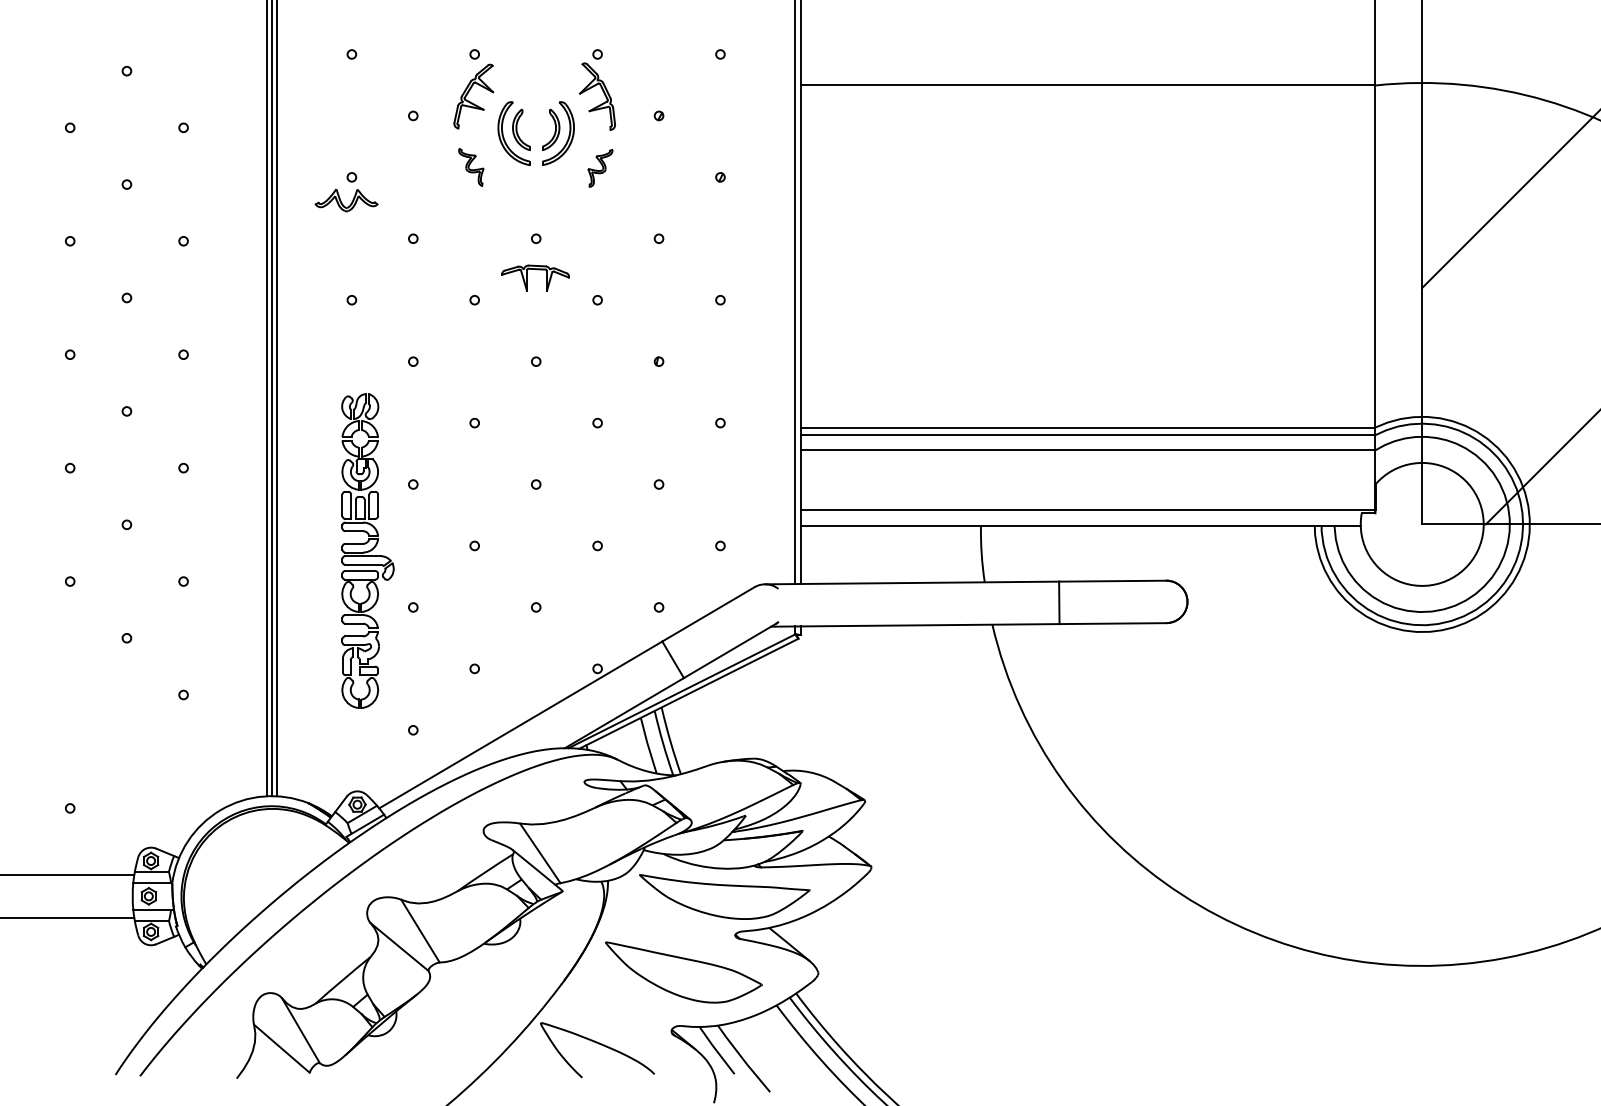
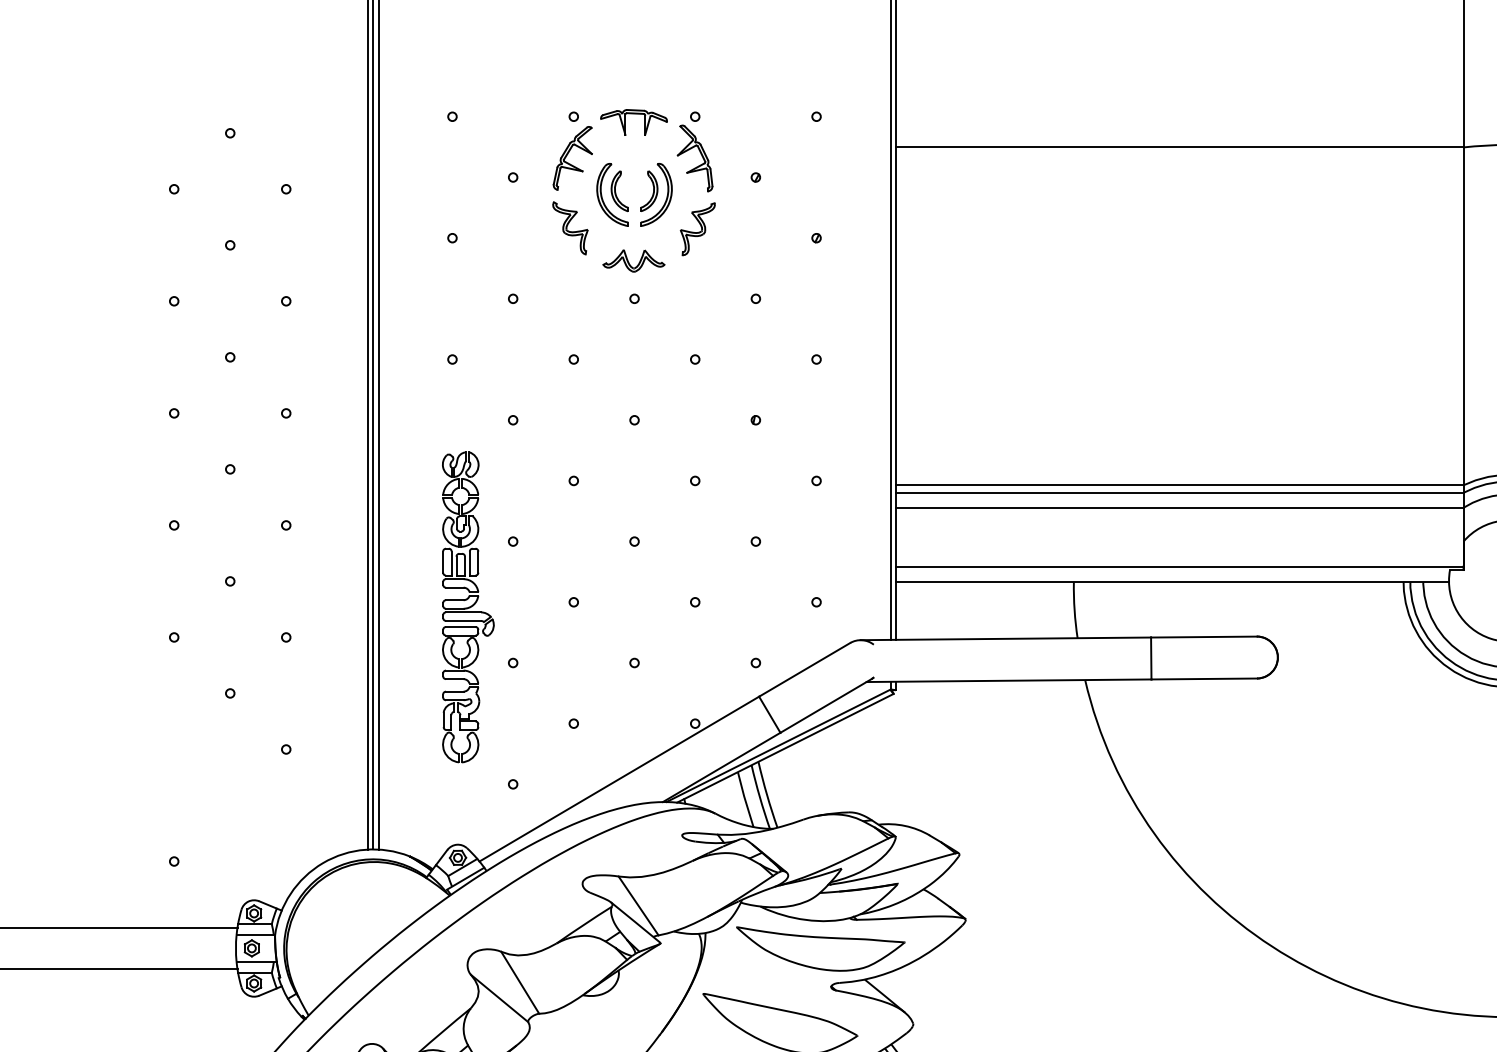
part: (471, 167) -> (570, 228), size x1.43
part: (600, 168) -> (698, 229), size x1.43
part: (346, 200) -> (633, 261), moved
part: (537, 270) -> (635, 114), moved

